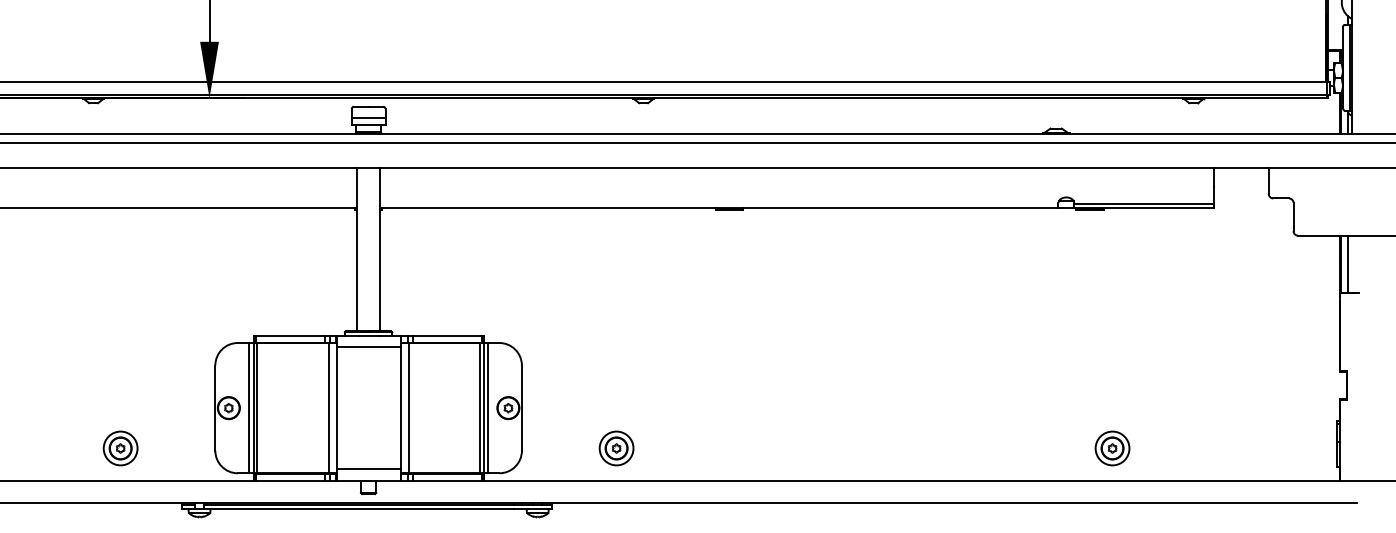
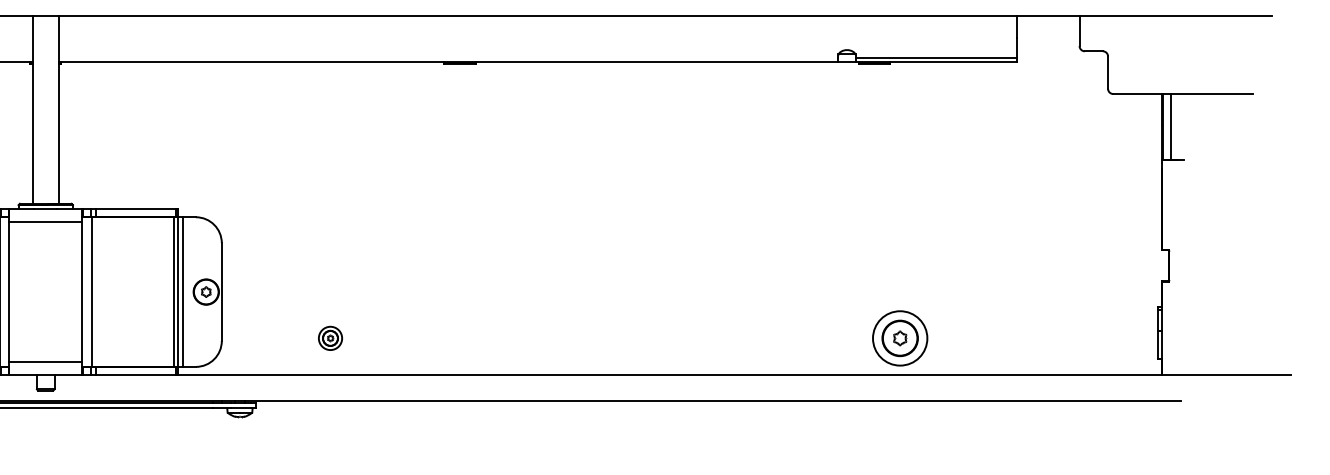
part: (616, 448) -> (330, 338), size x0.6
part: (1112, 448) -> (900, 338), size x1.4

